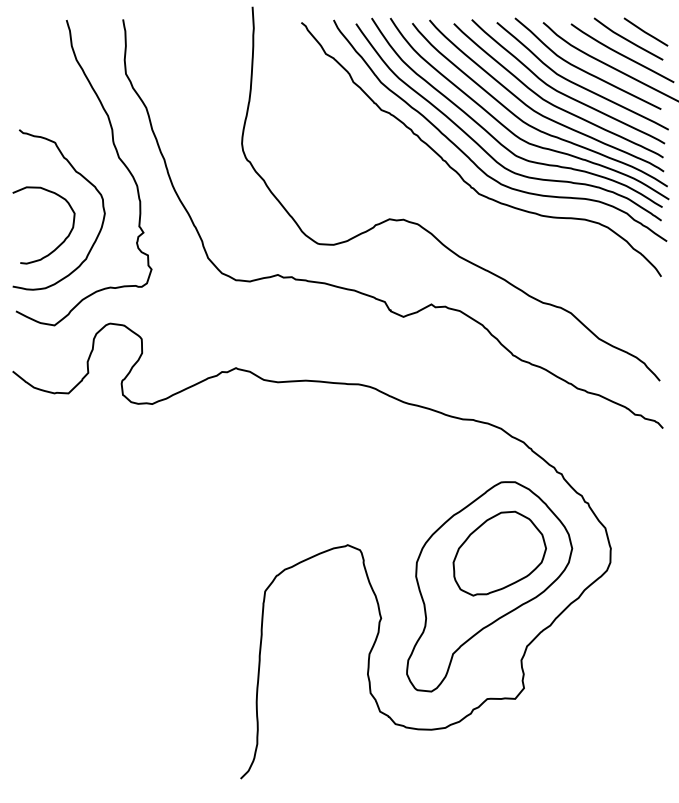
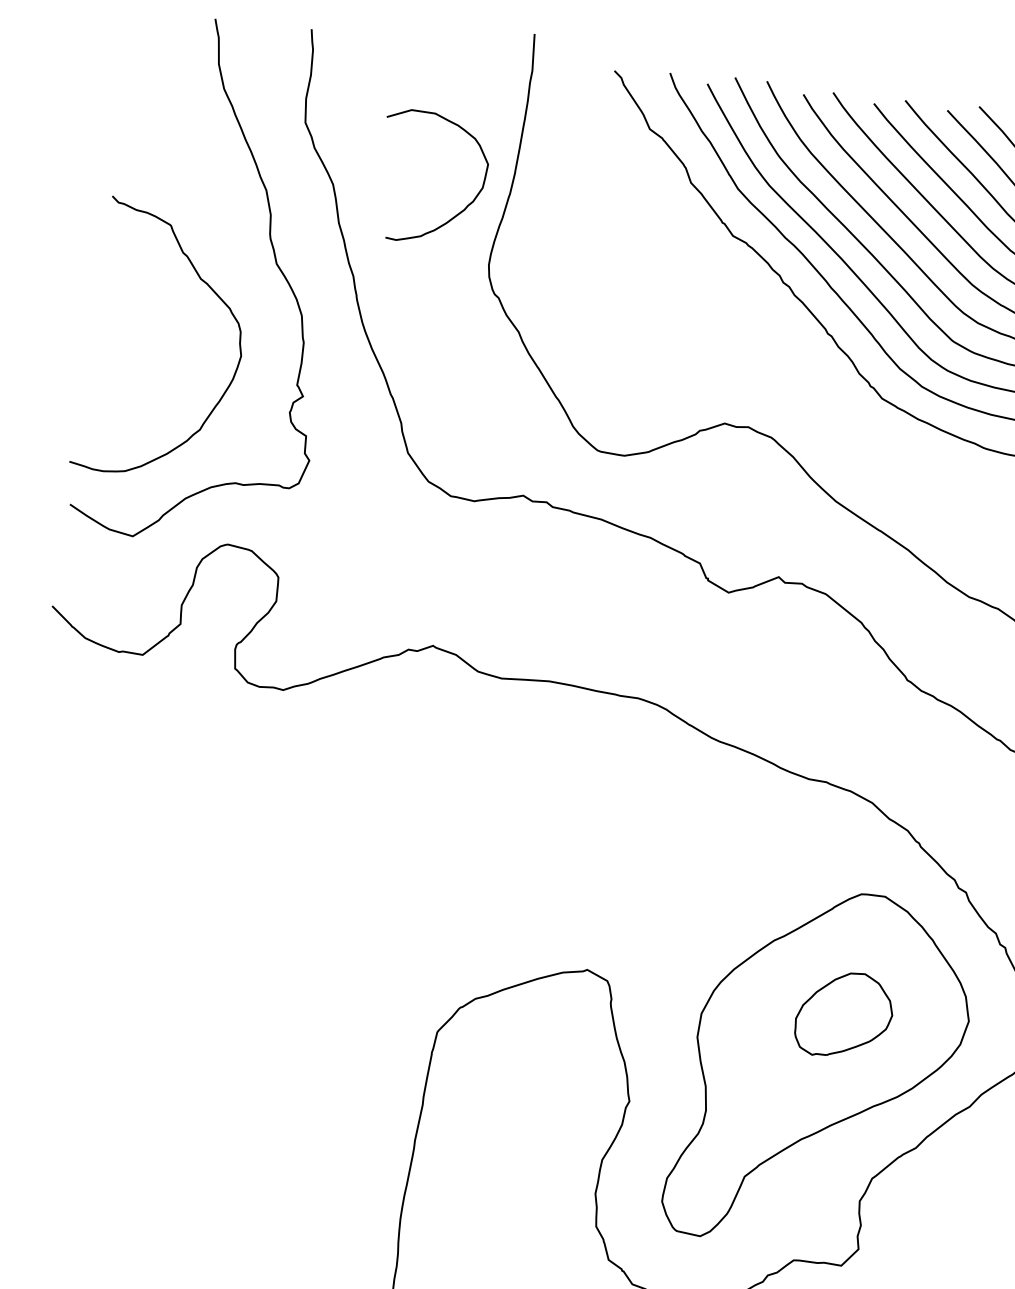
curve: (61, 242) -> (459, 211), moved
part: (499, 553) -> (844, 1014), size x0.6

